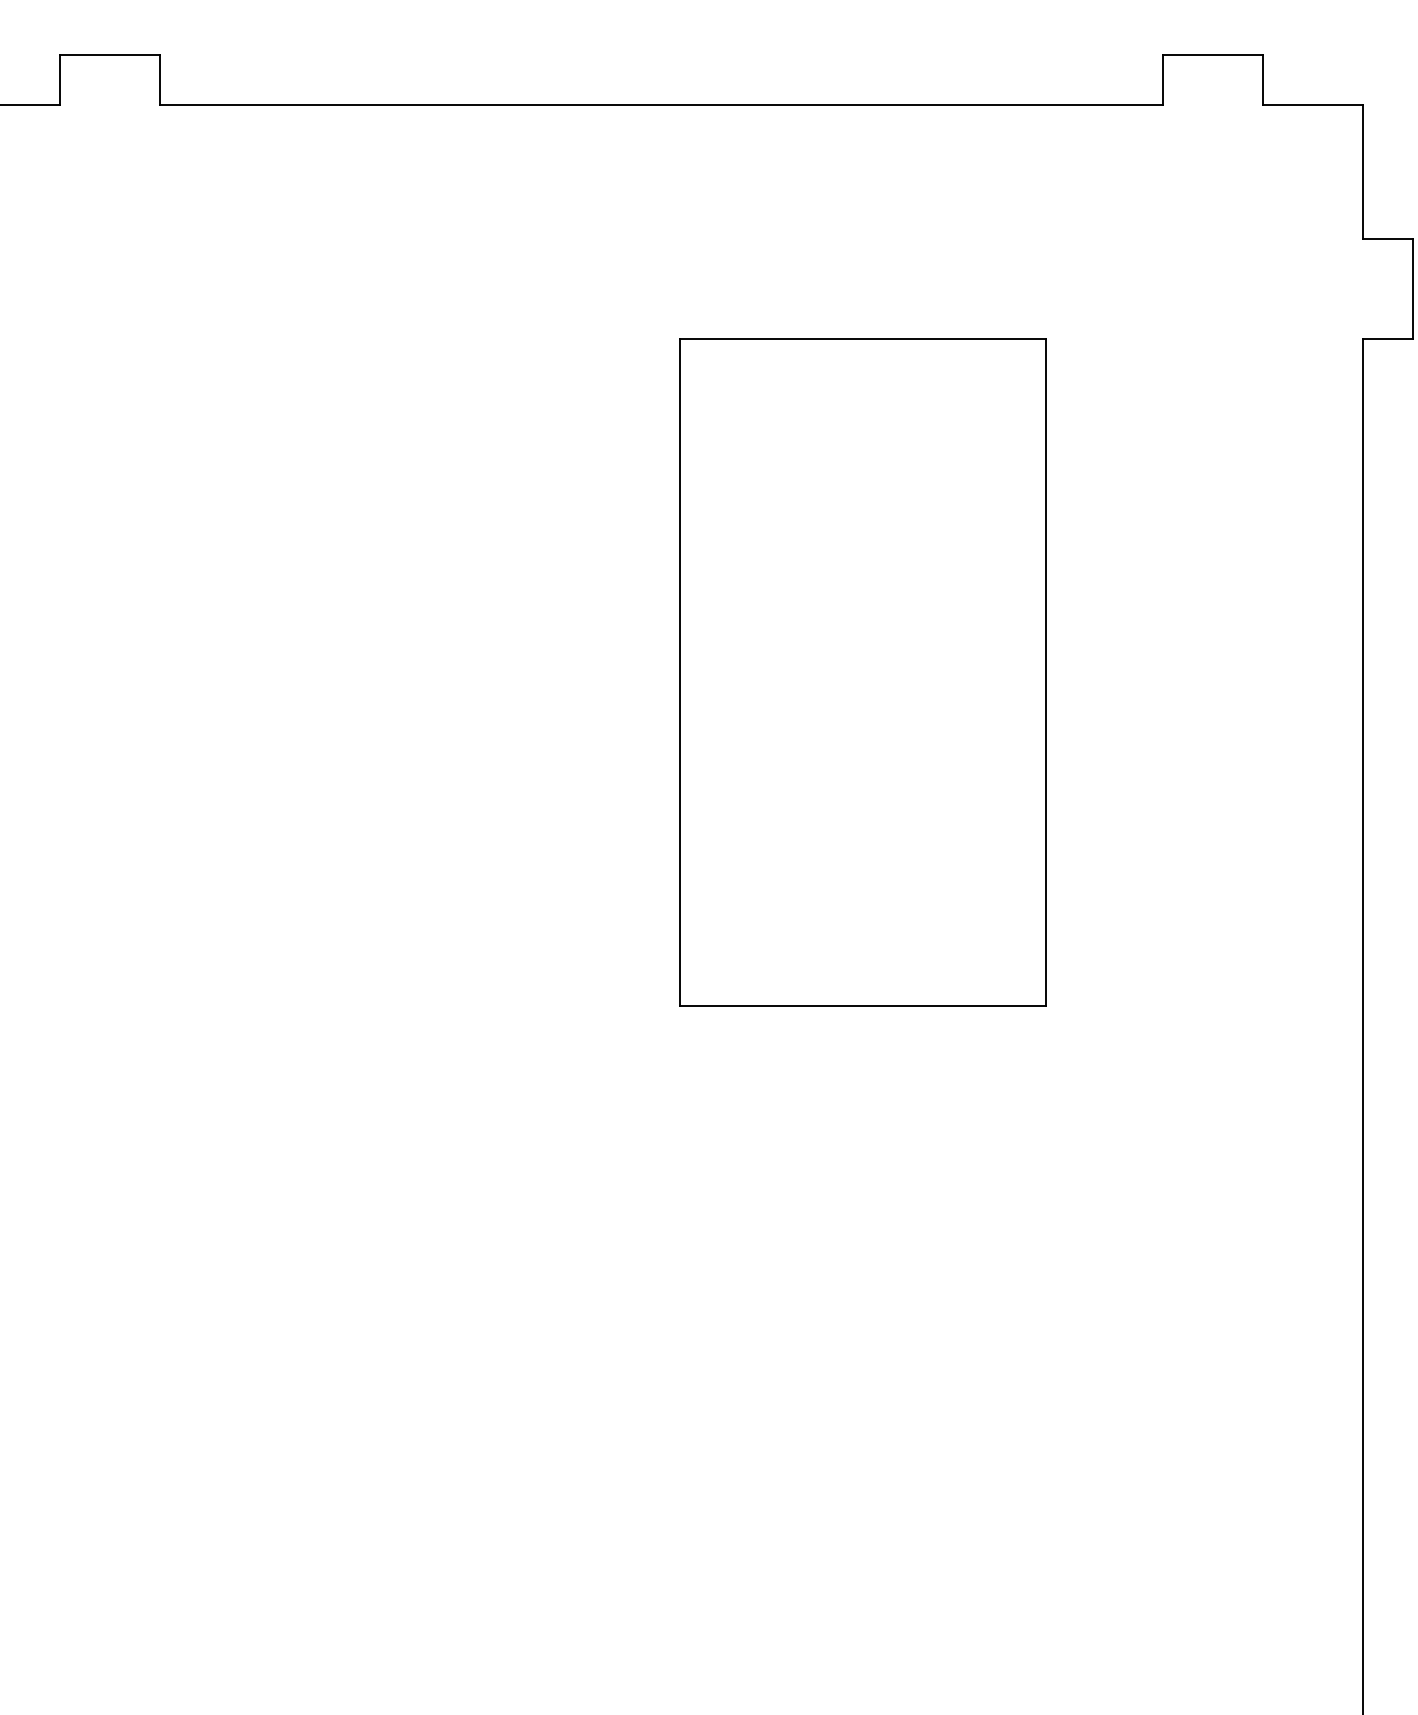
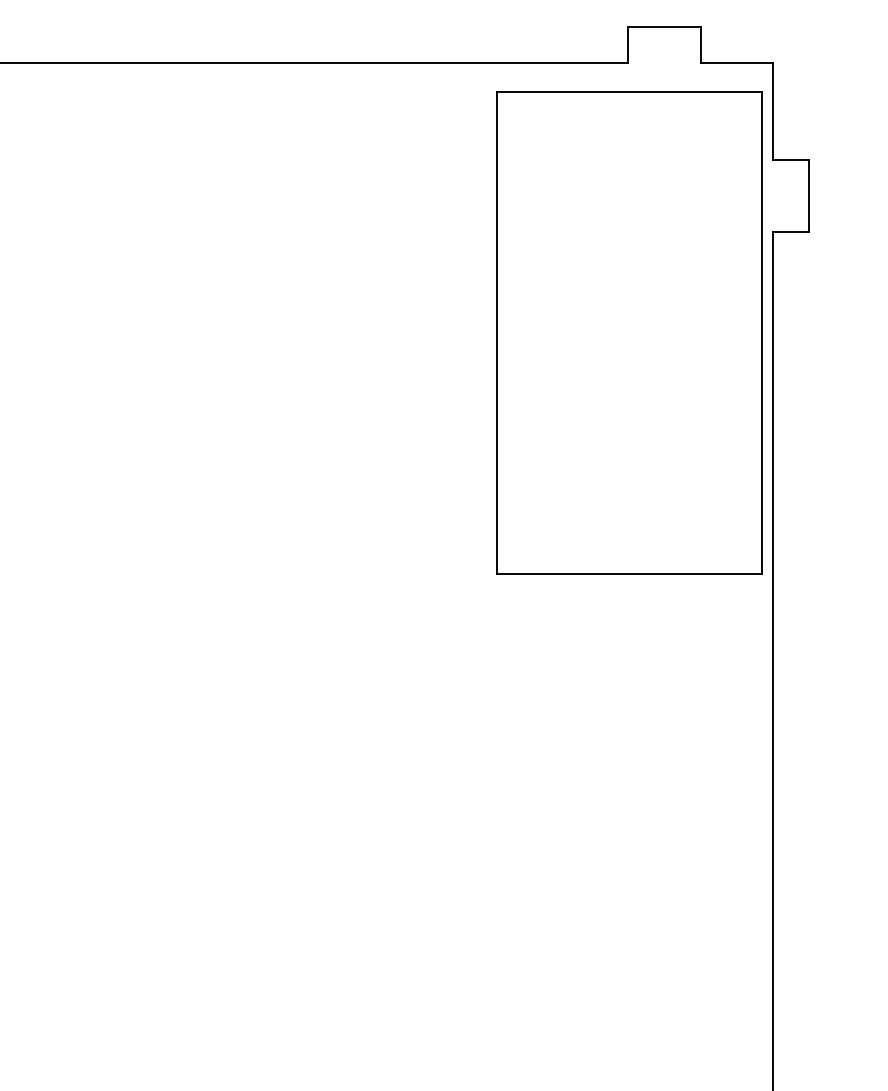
part: (862, 672) -> (629, 332), moved

